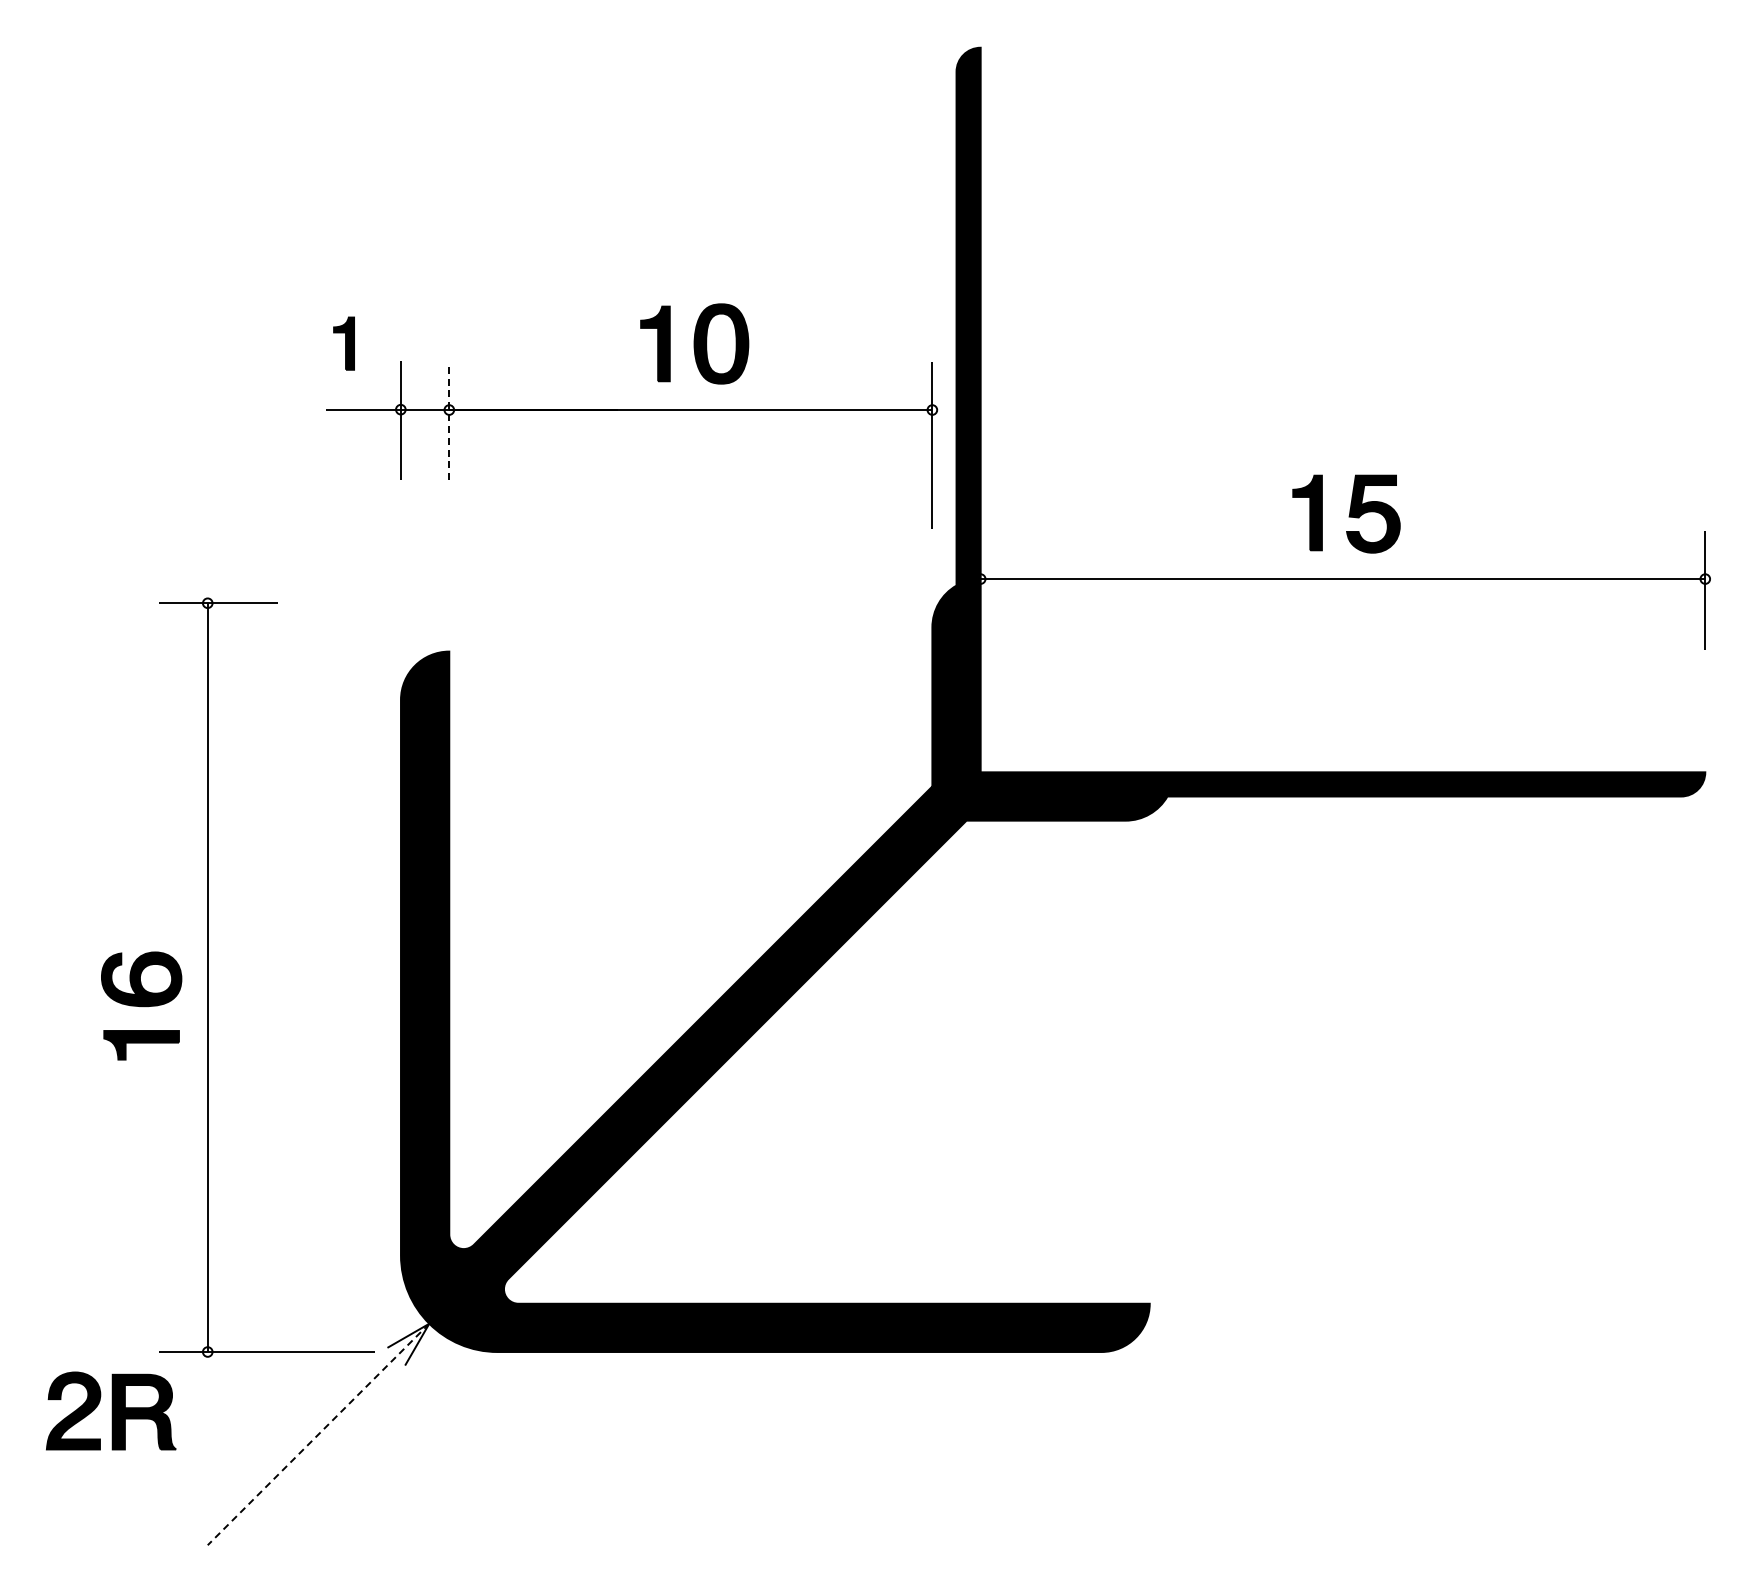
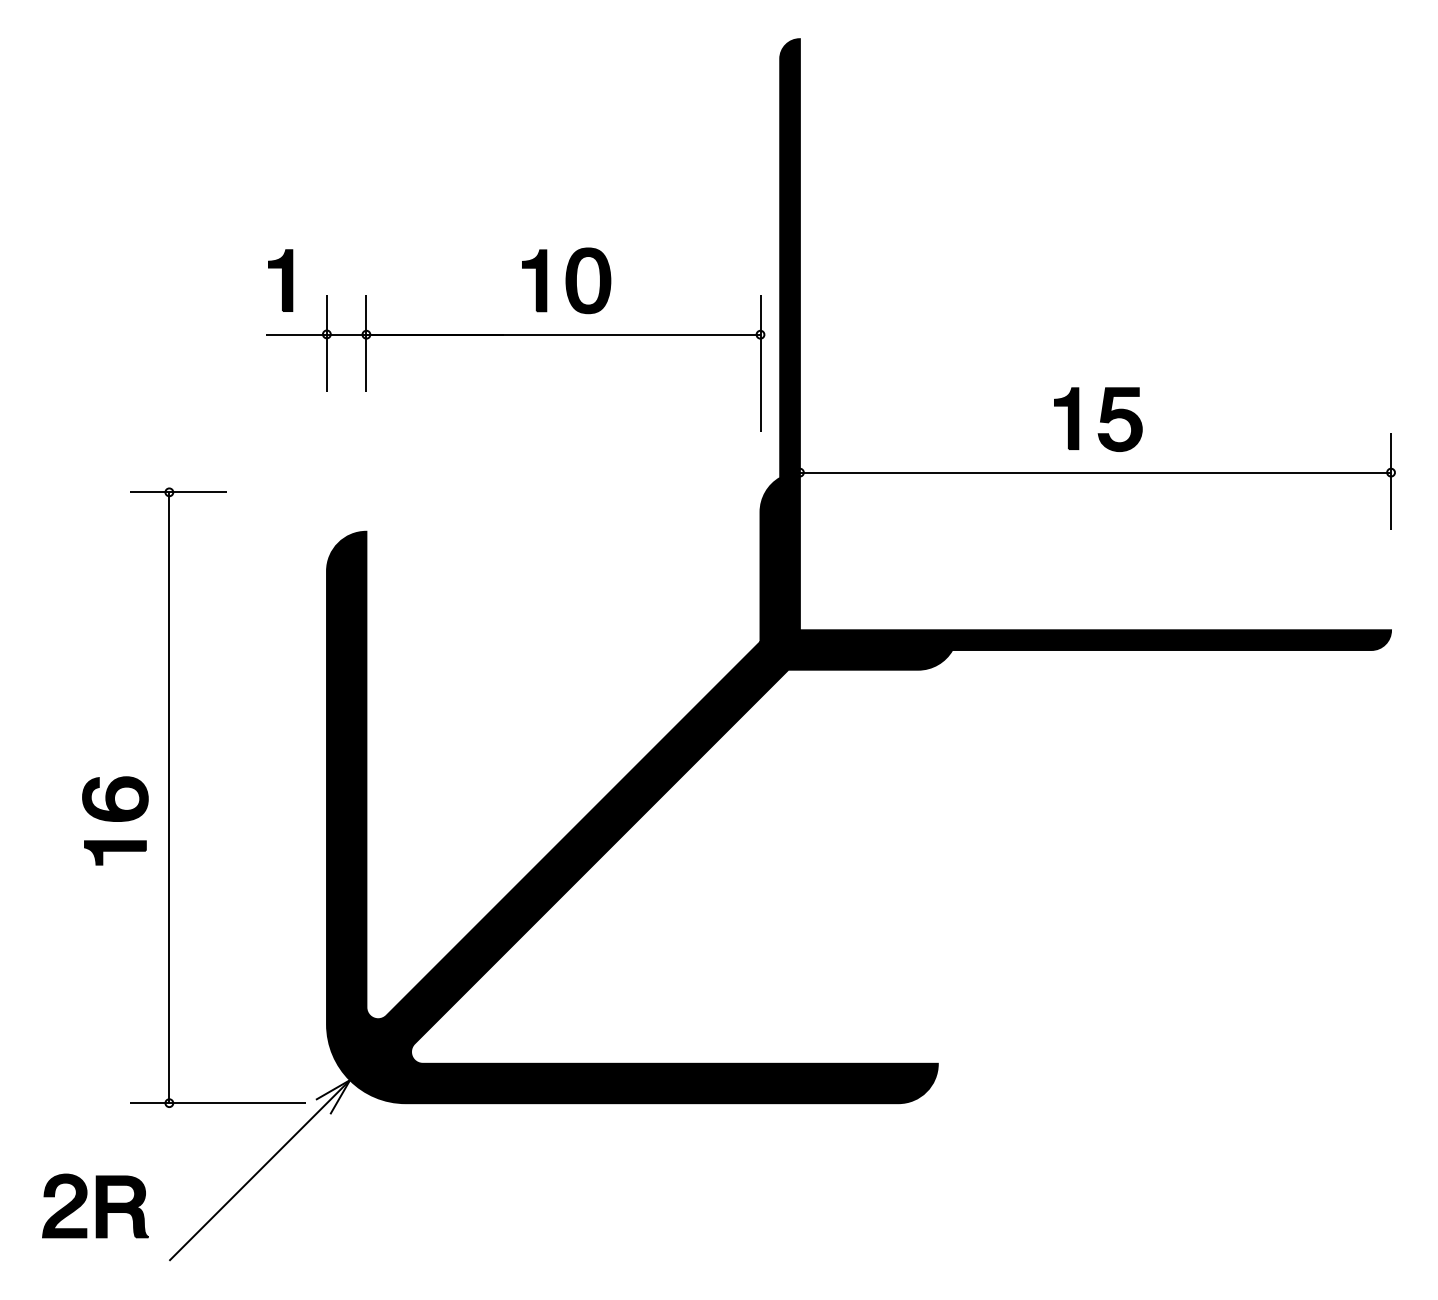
part: (343, 343) -> (280, 280), size x1.43
line: (449, 420) -> (366, 343), dashed -> solid
part: (111, 1410) -> (95, 1205), moved
line: (318, 1434) -> (259, 1170), dashed -> solid

